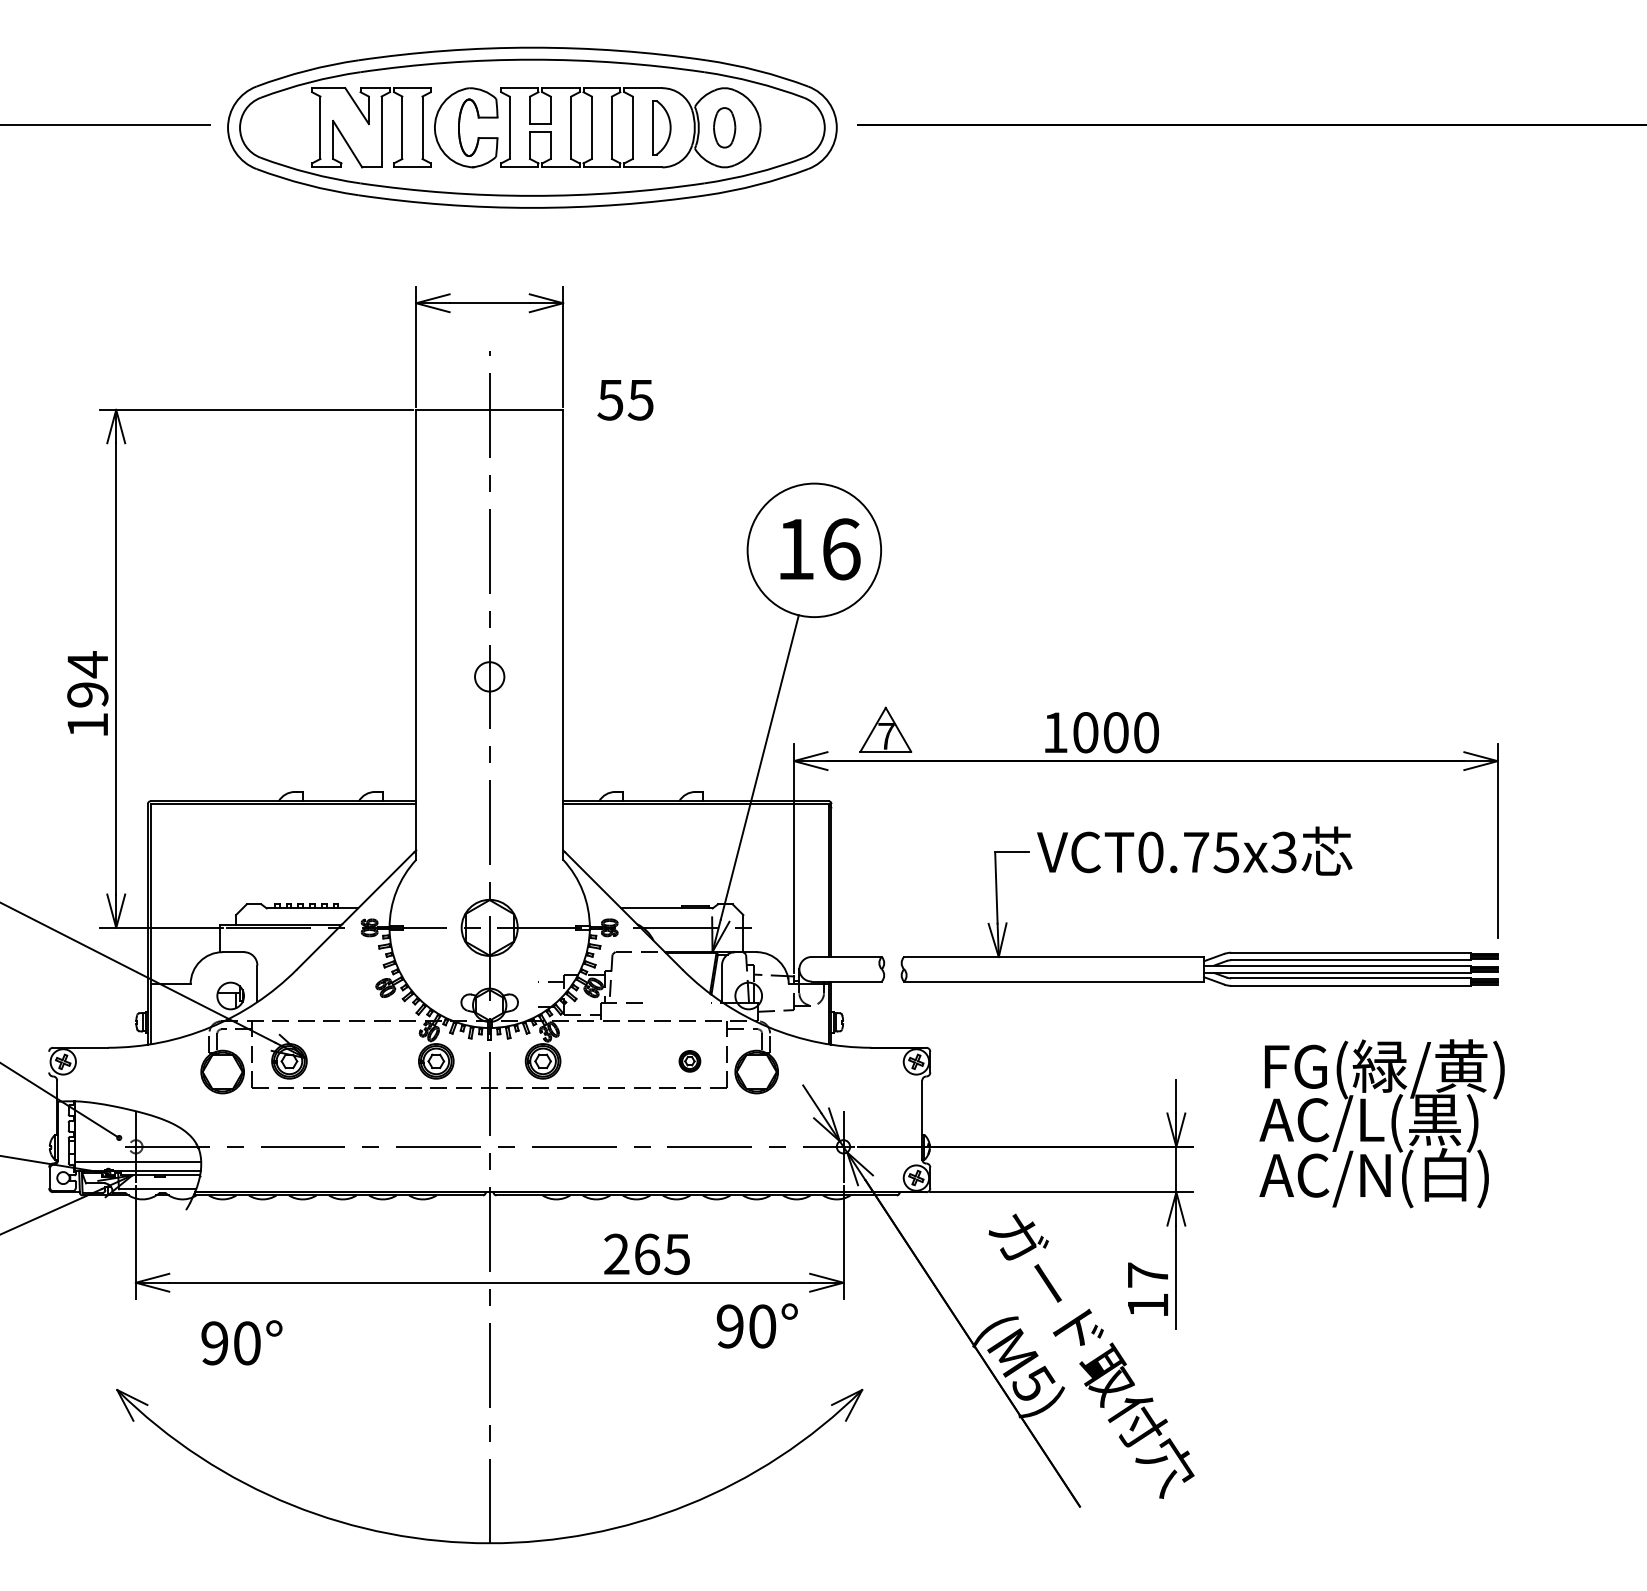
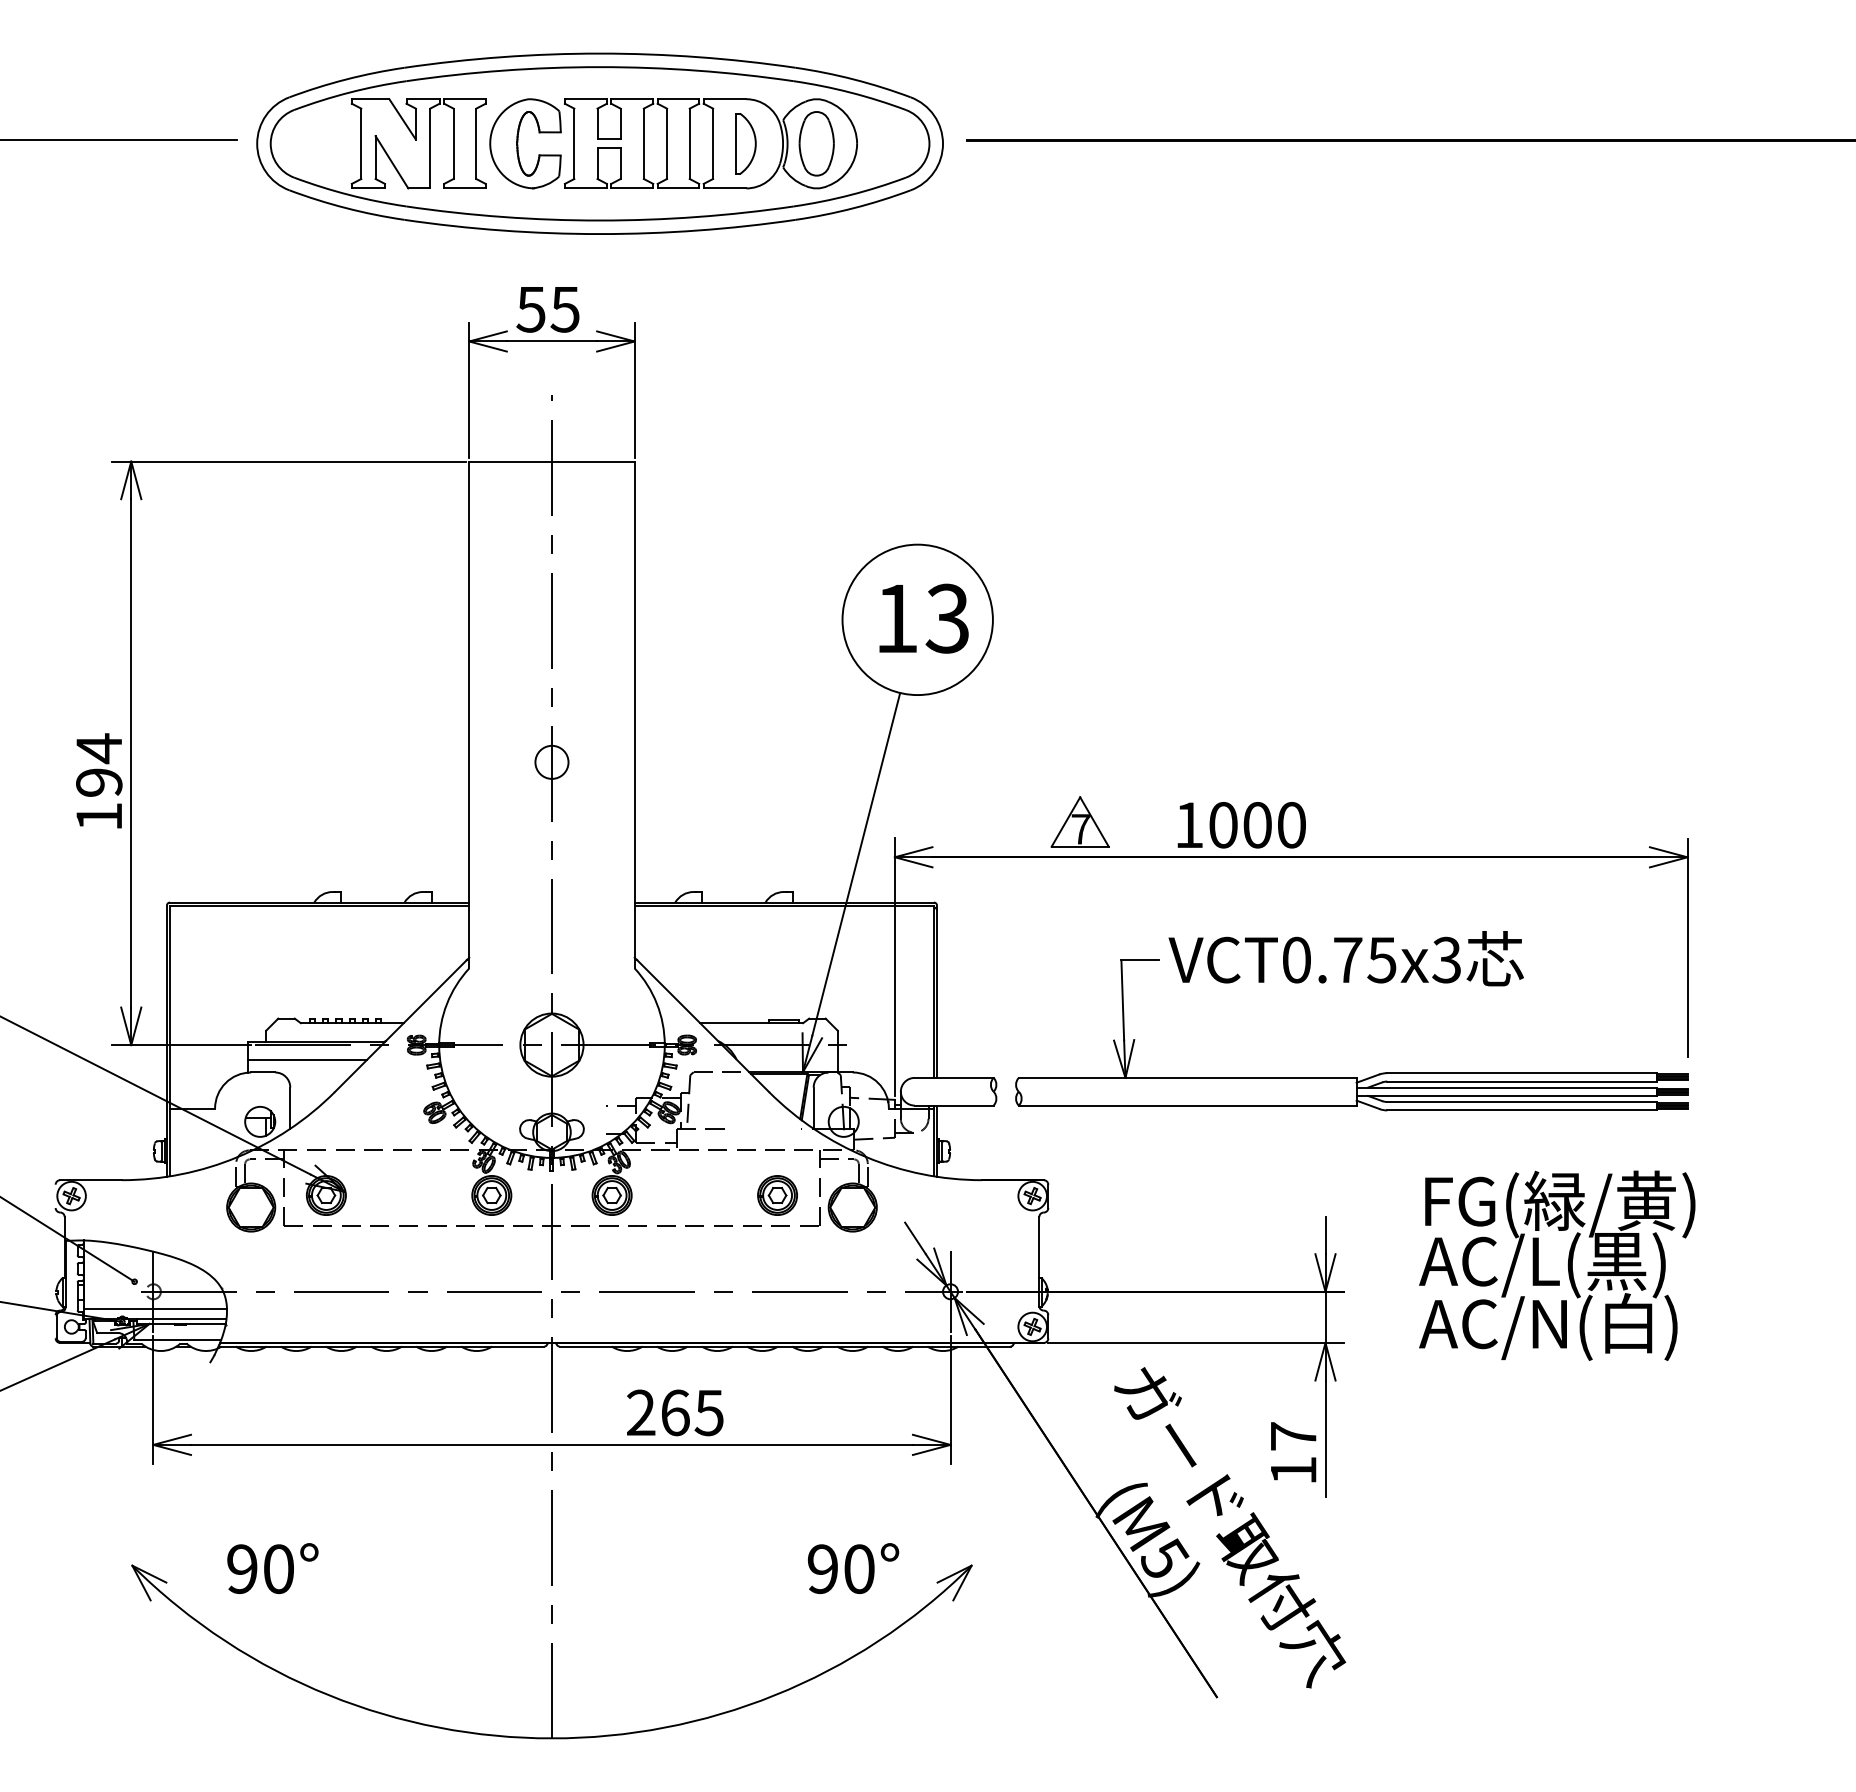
part: (724, 127) -> (816, 143), size x1.43
text: (625, 400) -> (547, 309), moved
text: (840, 549) -> (947, 618), 16 -> 13
part: (885, 729) -> (1079, 821), moved
line: (272, 941) -> (307, 1060), added
part: (689, 1061) -> (777, 1195), size x1.67
text: (647, 1253) -> (675, 1412), moved
text: (757, 1325) -> (853, 1568), moved
text: (241, 1342) -> (272, 1568), moved

